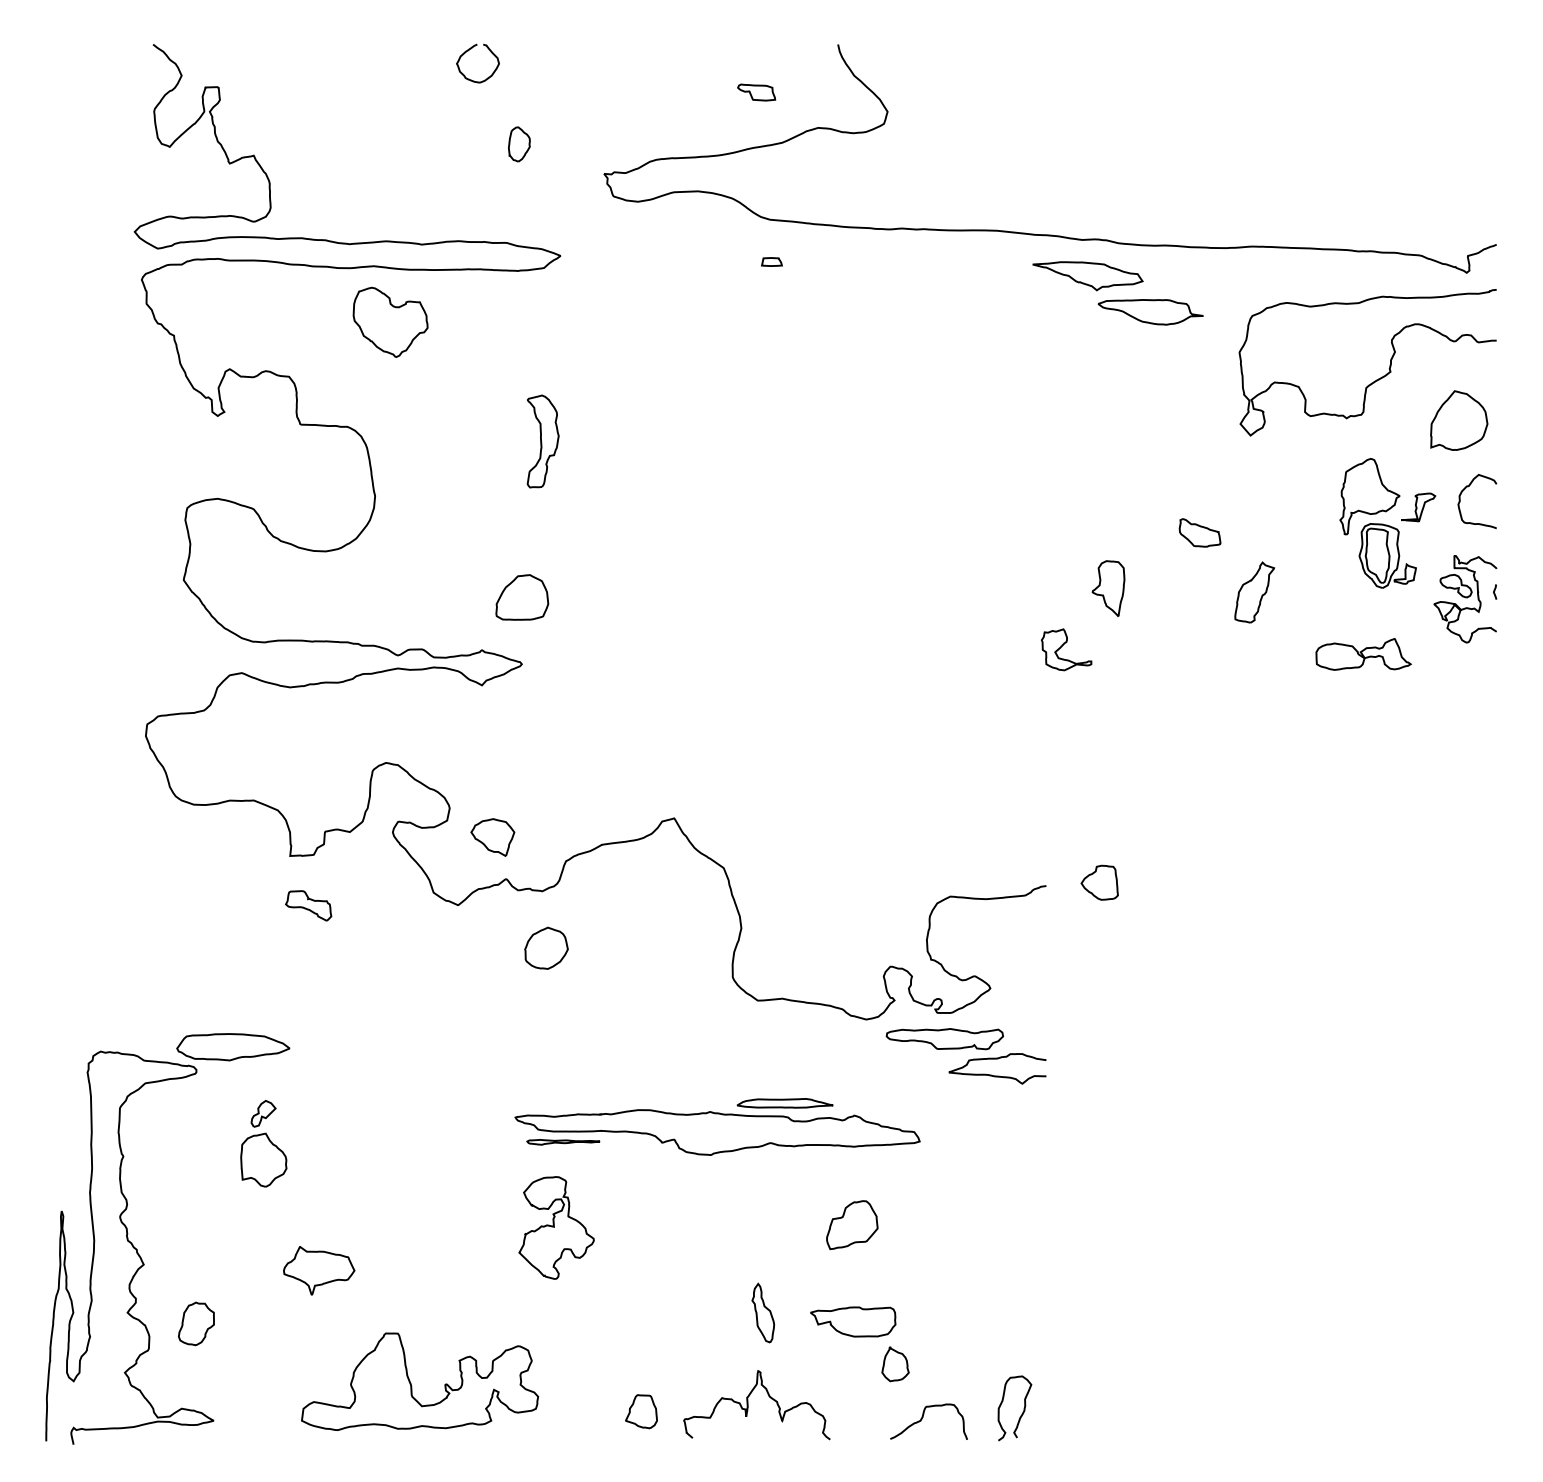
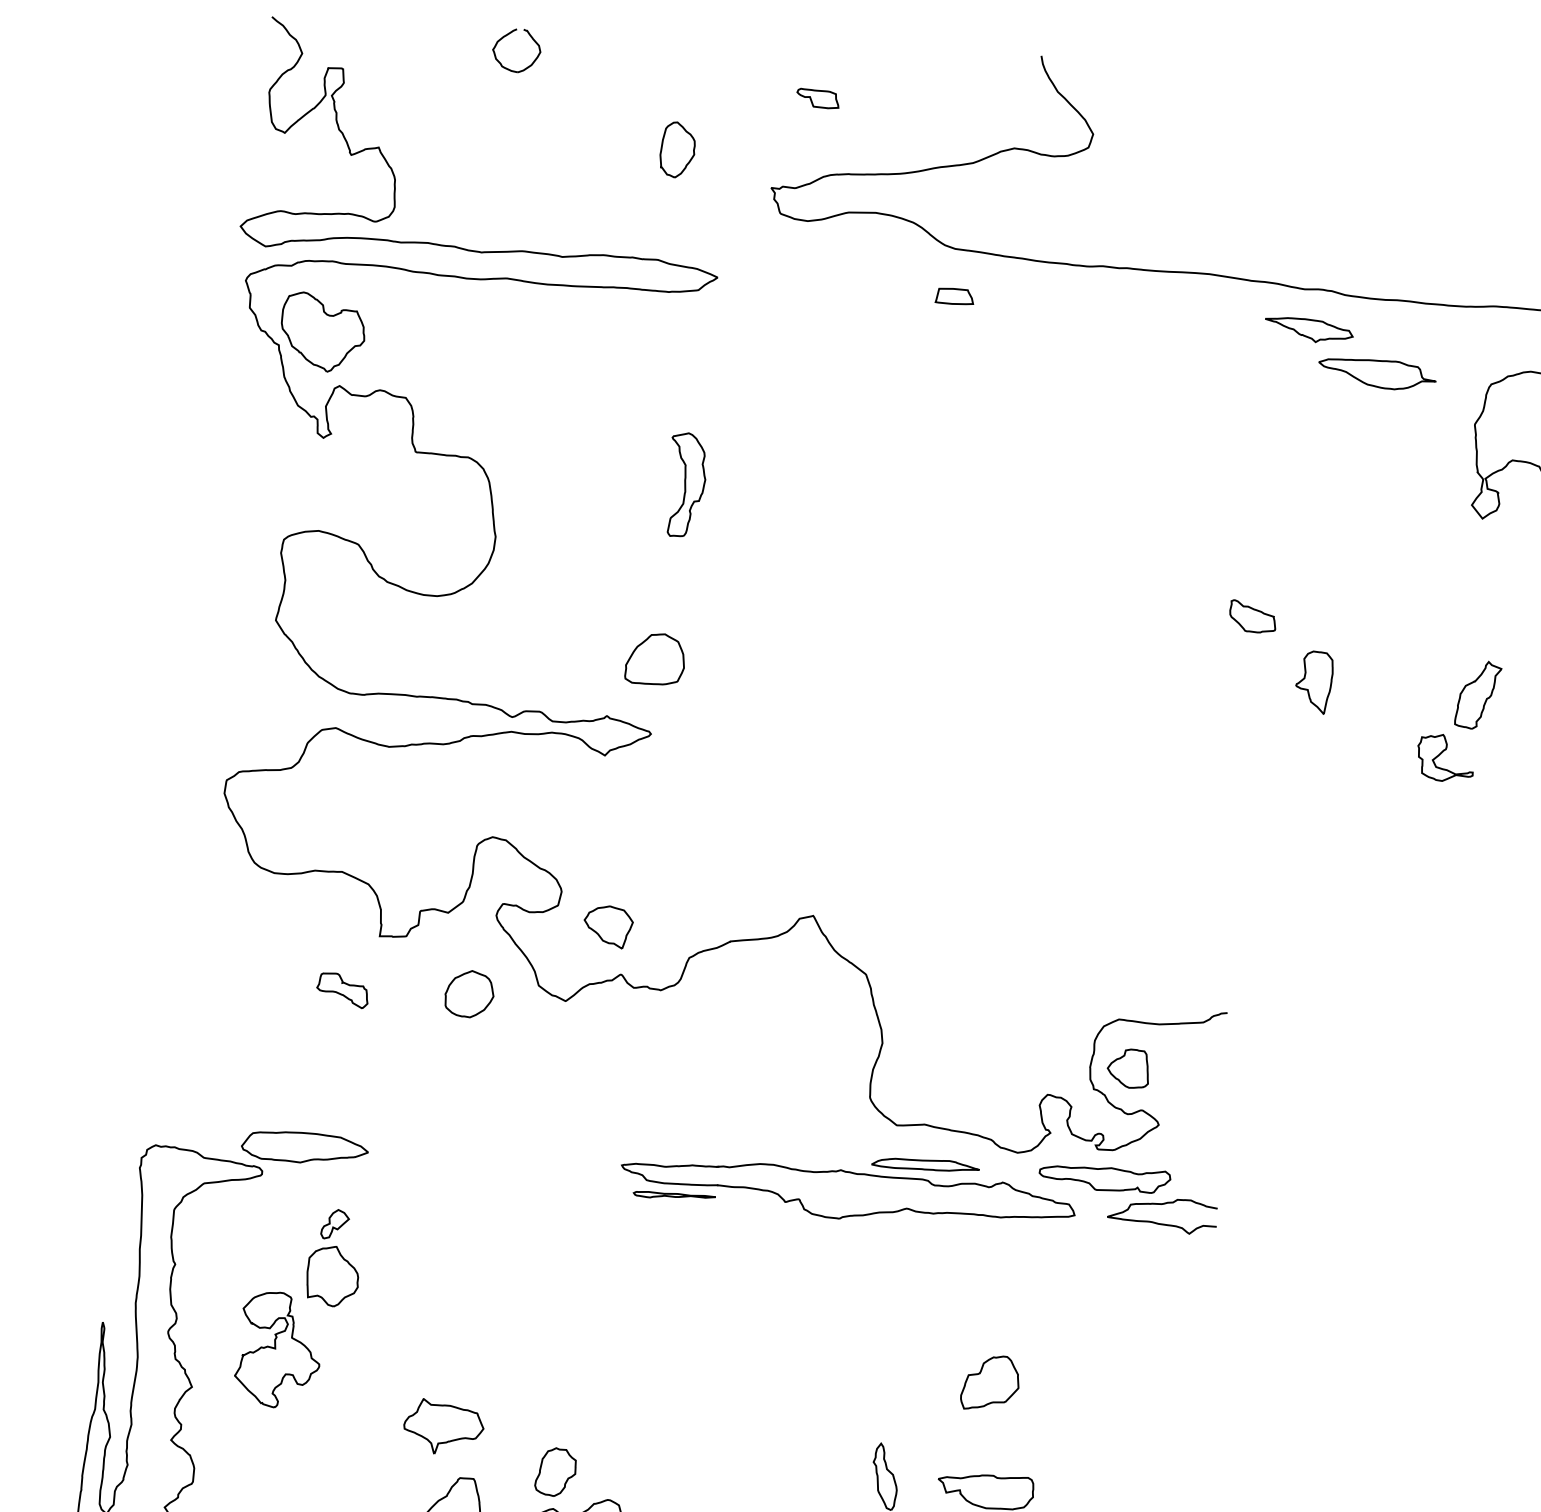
part: (468, 51) -> (506, 36), moved
part: (756, 92) -> (817, 98), moved
part: (519, 144) -> (677, 150), size x1.43
part: (771, 261) -> (954, 295), size x1.67
part: (1088, 276) -> (1309, 330), size x0.71
part: (390, 321) -> (322, 331), moved
part: (1199, 532) -> (1252, 616), moved
part: (1066, 649) -> (1445, 757), moved
part: (1099, 882) -> (1127, 1068), moved
part: (308, 905) -> (342, 990), moved
part: (546, 947) -> (469, 993), moved
part: (717, 1126) -> (848, 1186), moved
part: (556, 1227) -> (278, 1349), moved
part: (319, 1270) -> (444, 1426), moved
part: (196, 1323) -> (555, 1471), moved

